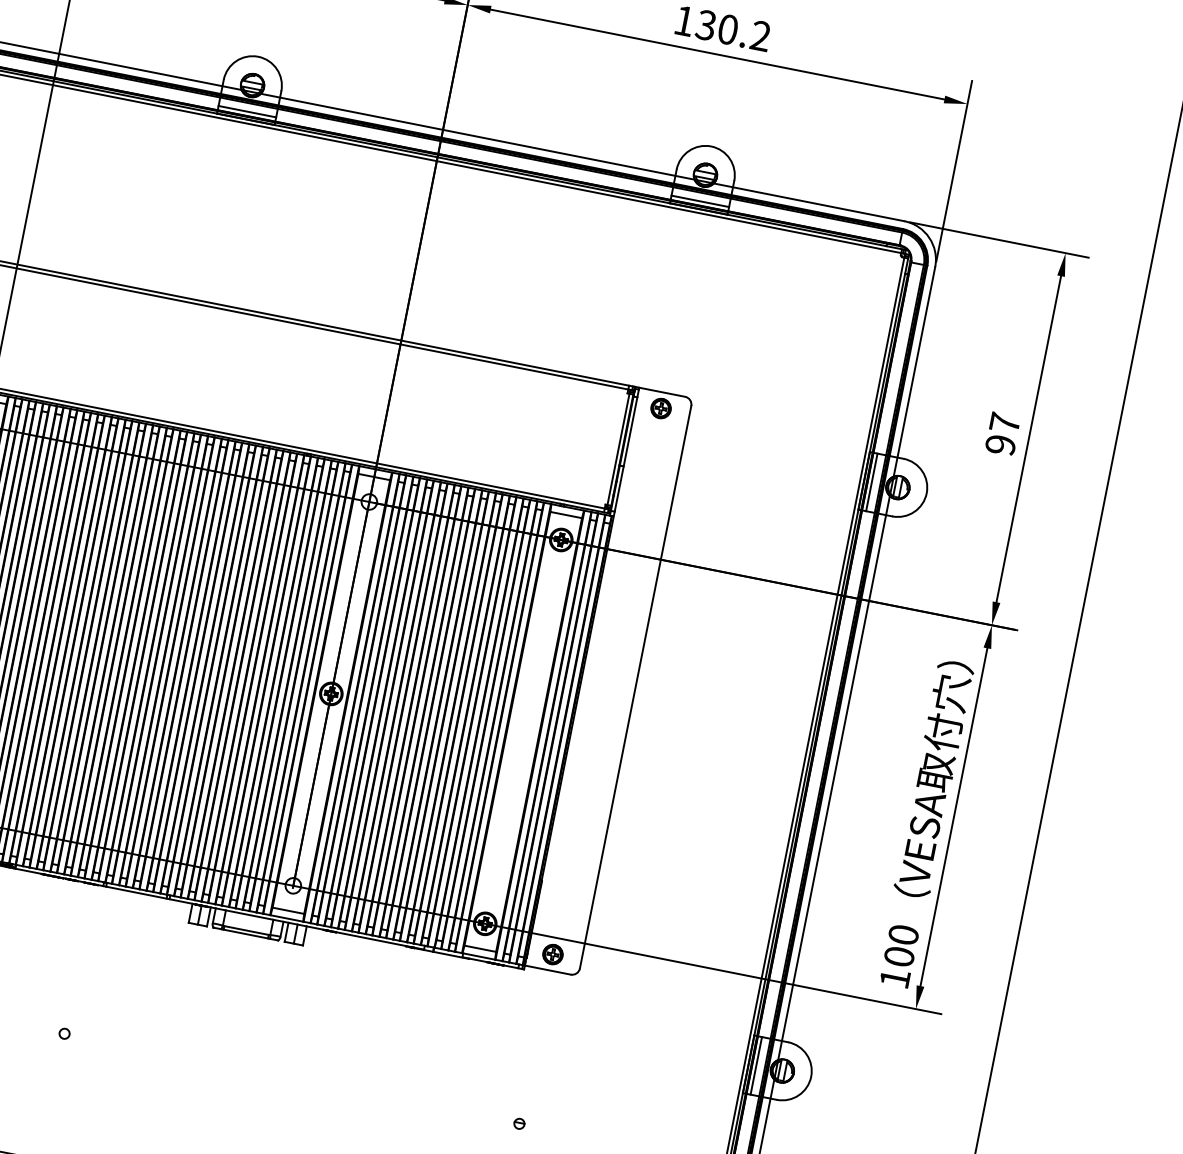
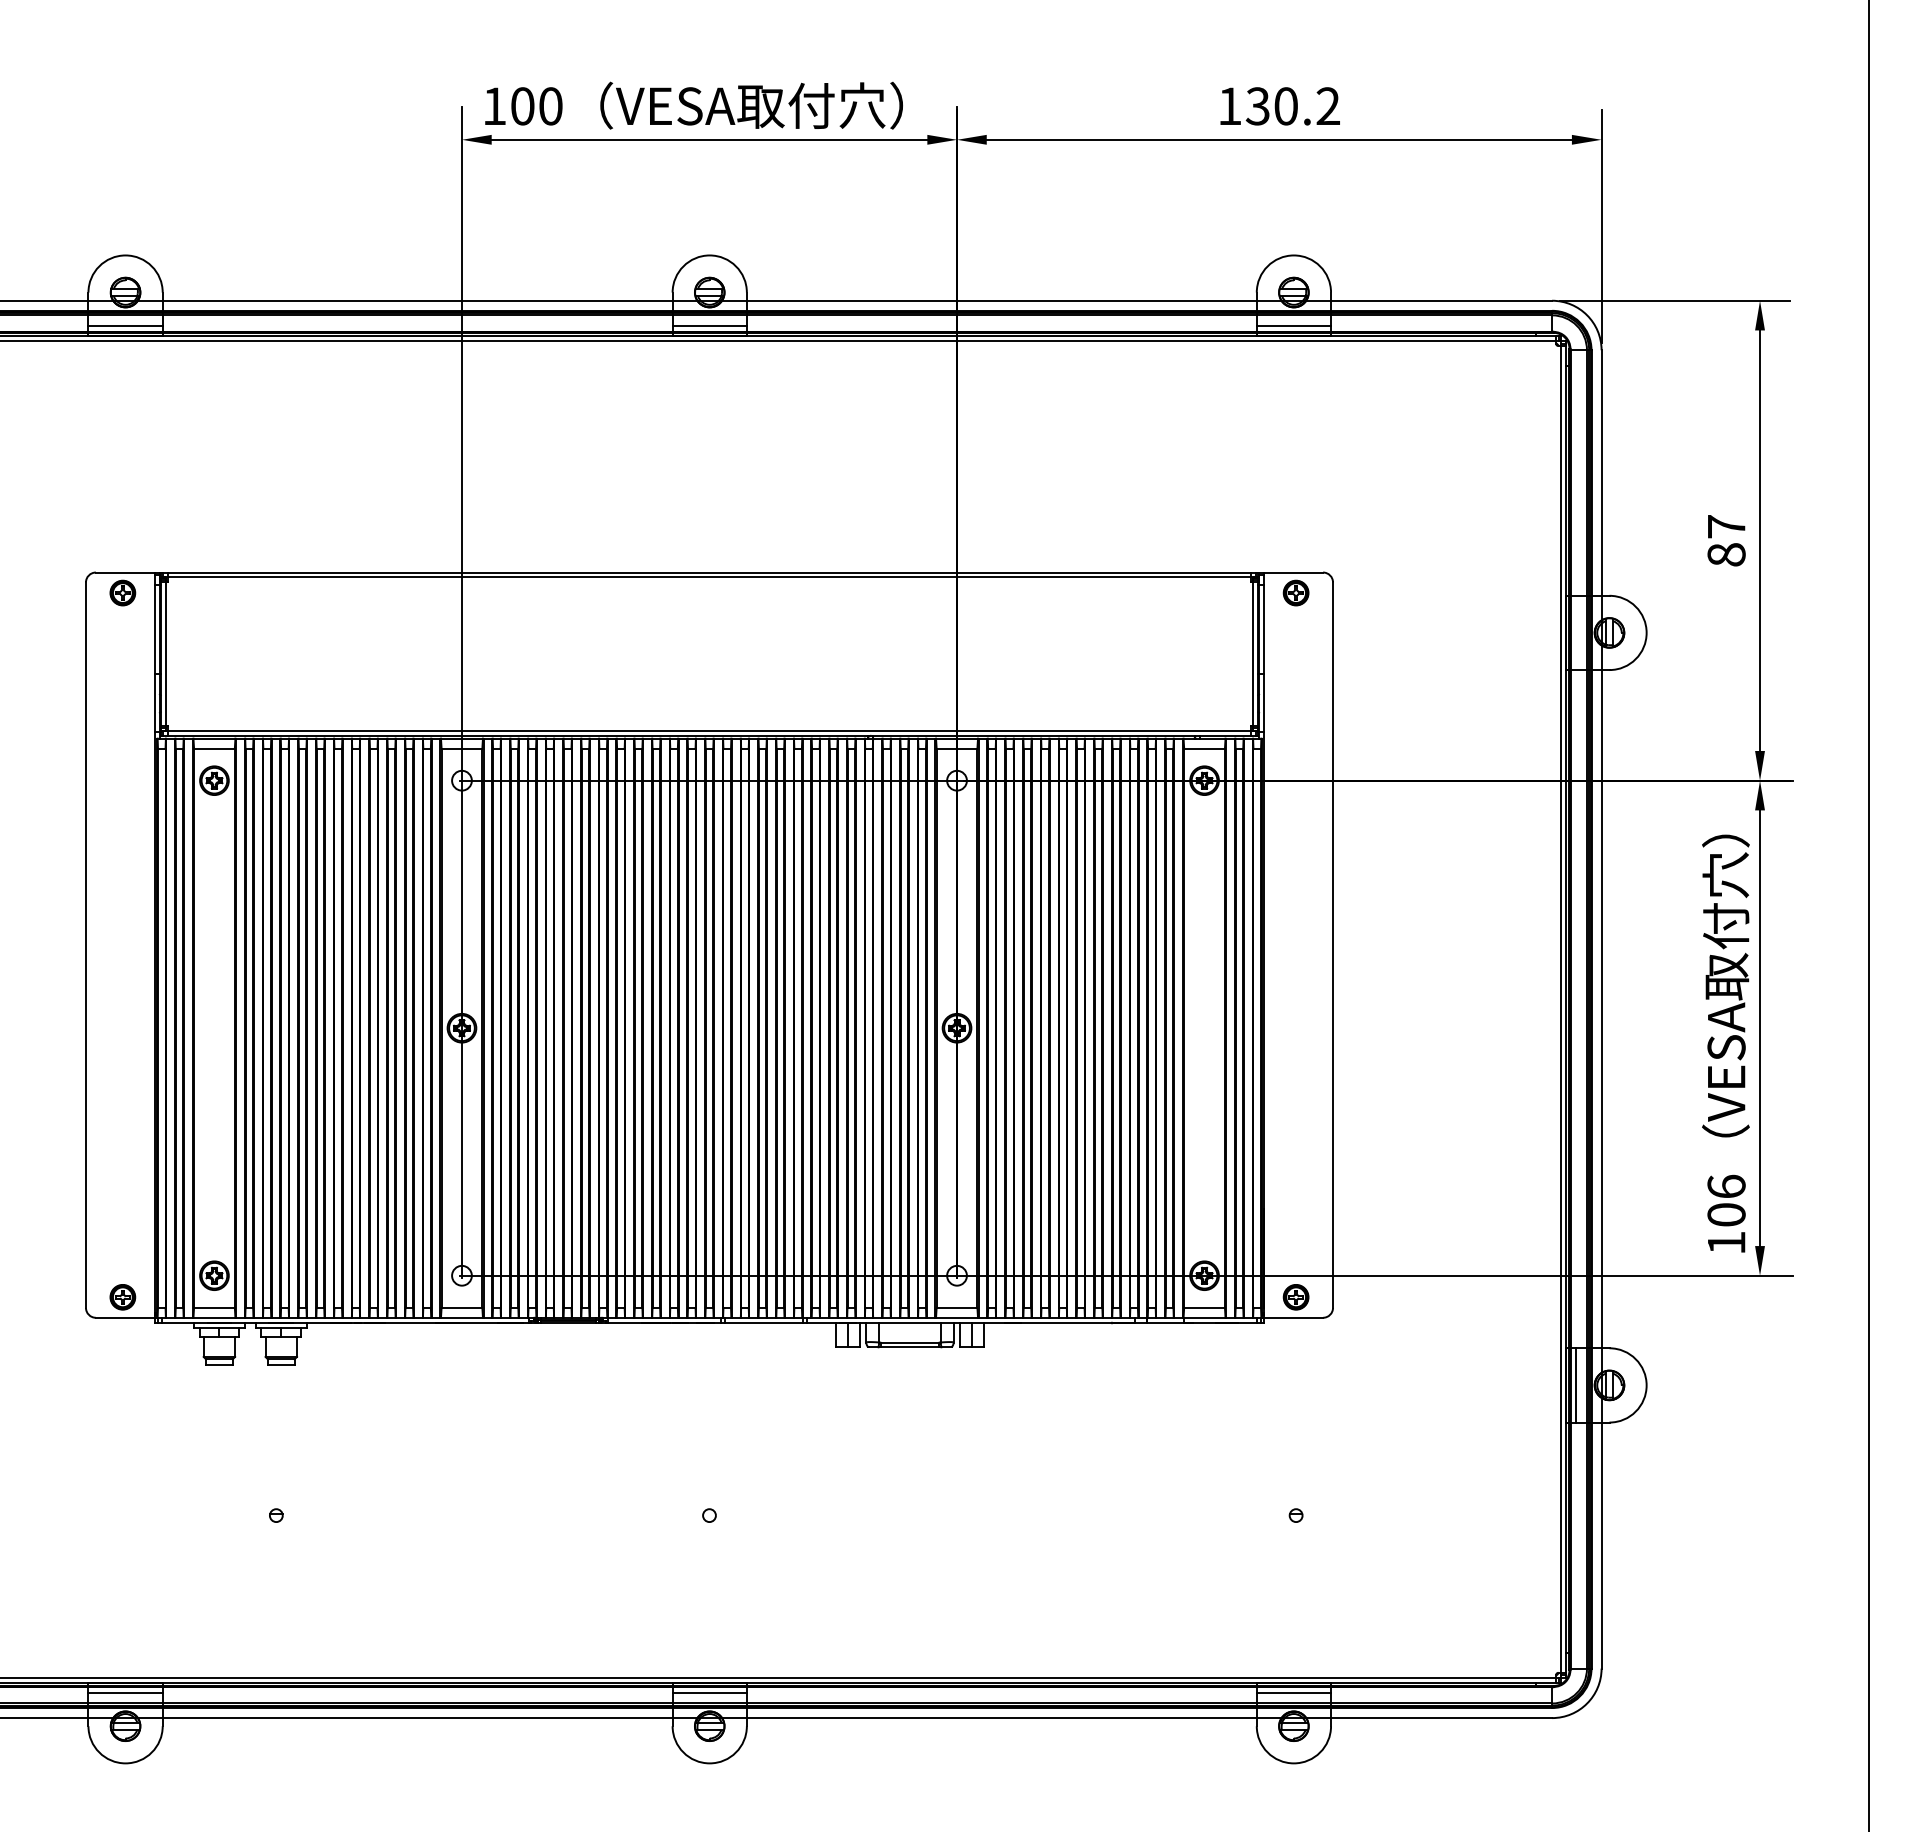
text: (1000, 444) -> (1726, 554), 97 -> 87
line: (871, 482) -> (1575, 632), removed
text: (903, 934) -> (1726, 1186), 100 -> 106

